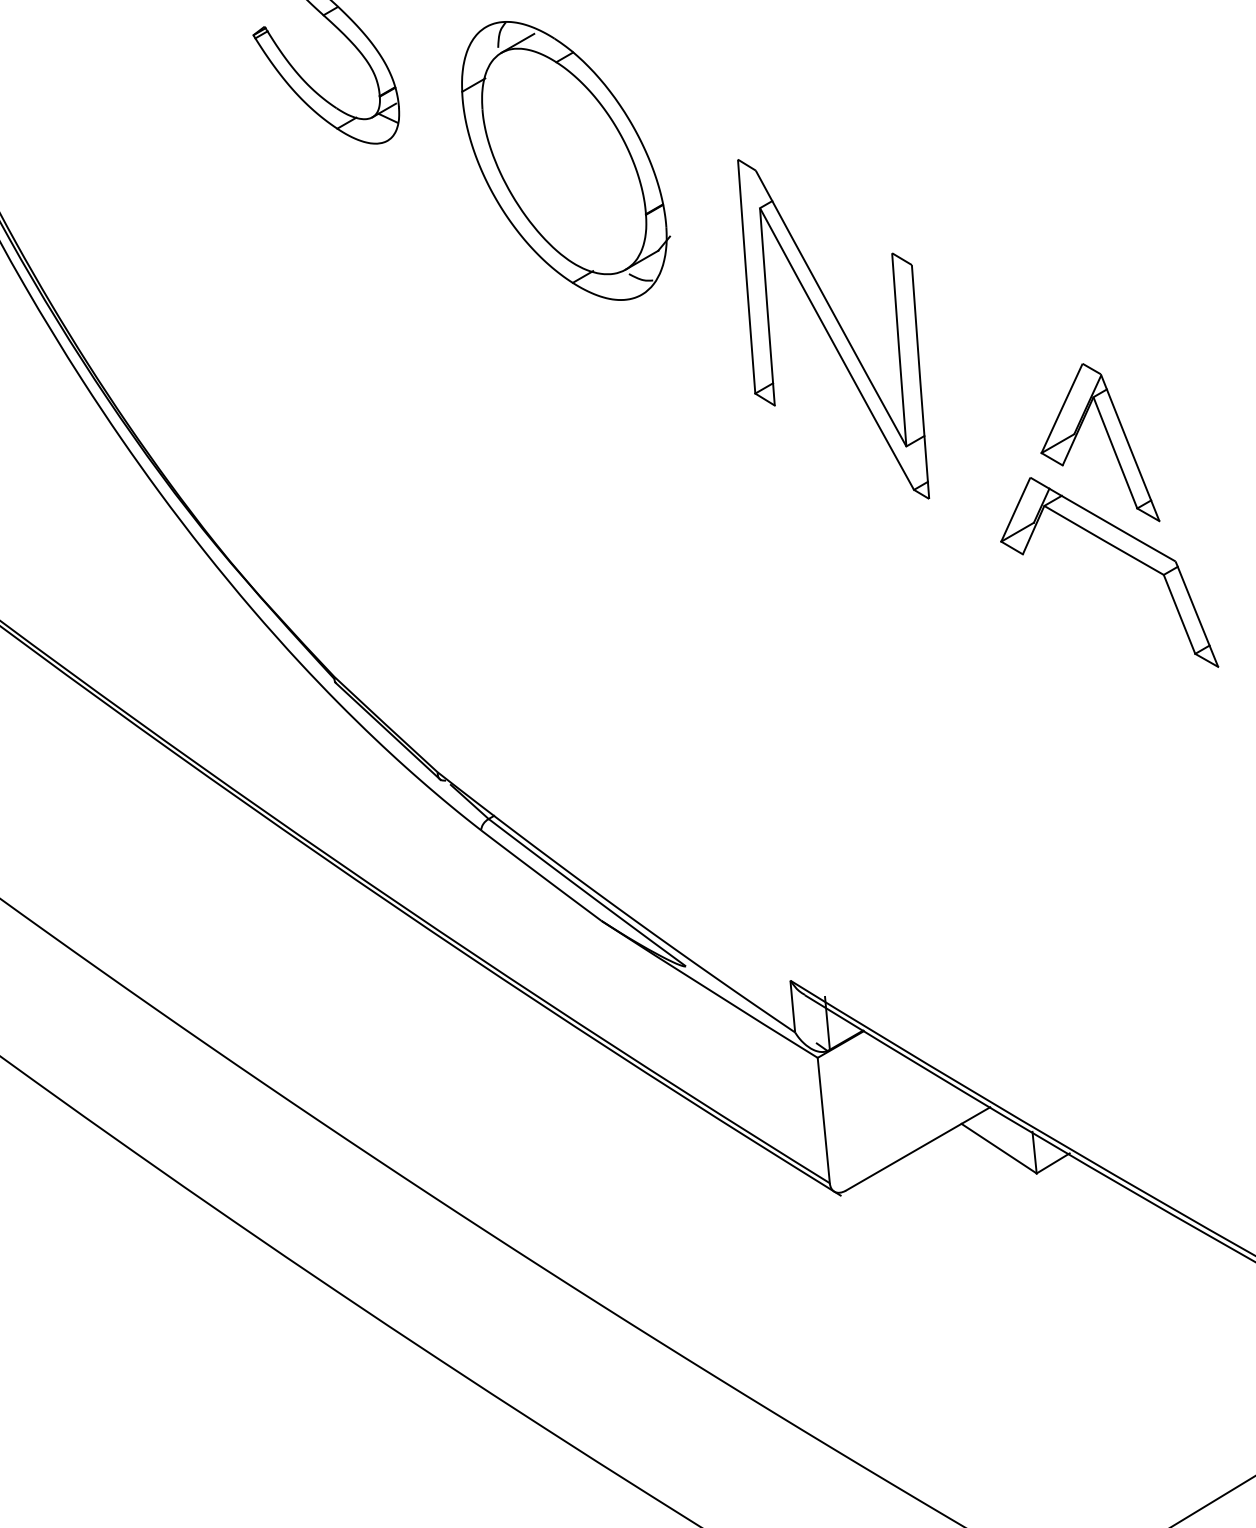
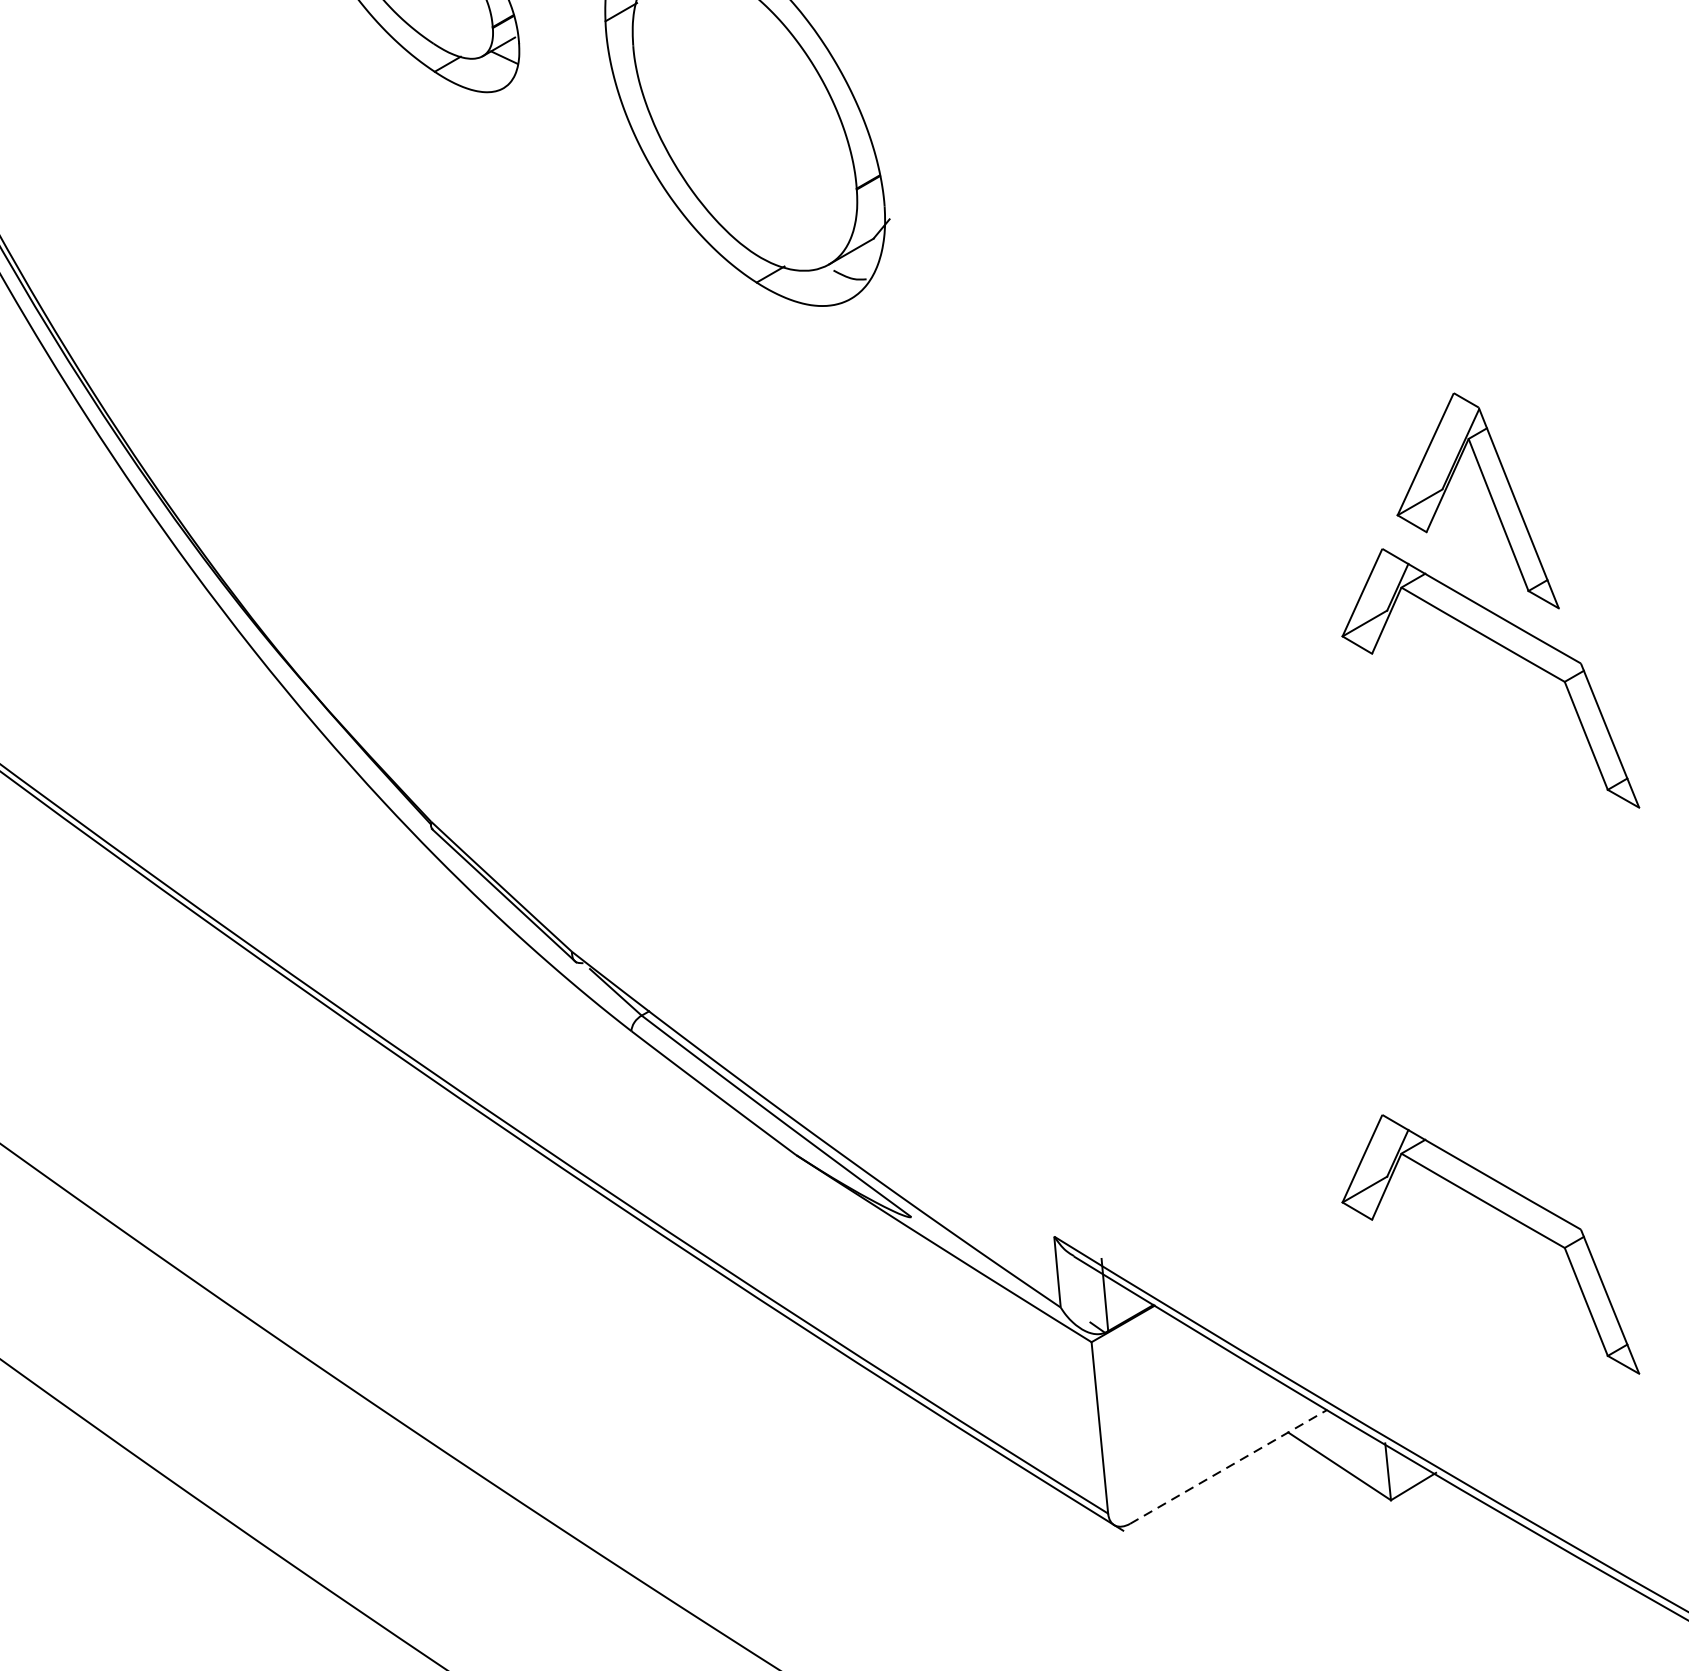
part: (833, 329) -> (1113, 346), removed
part: (1120, 965) -> (1505, 1215), added
line: (918, 1148) -> (1229, 1466), solid -> dashed

